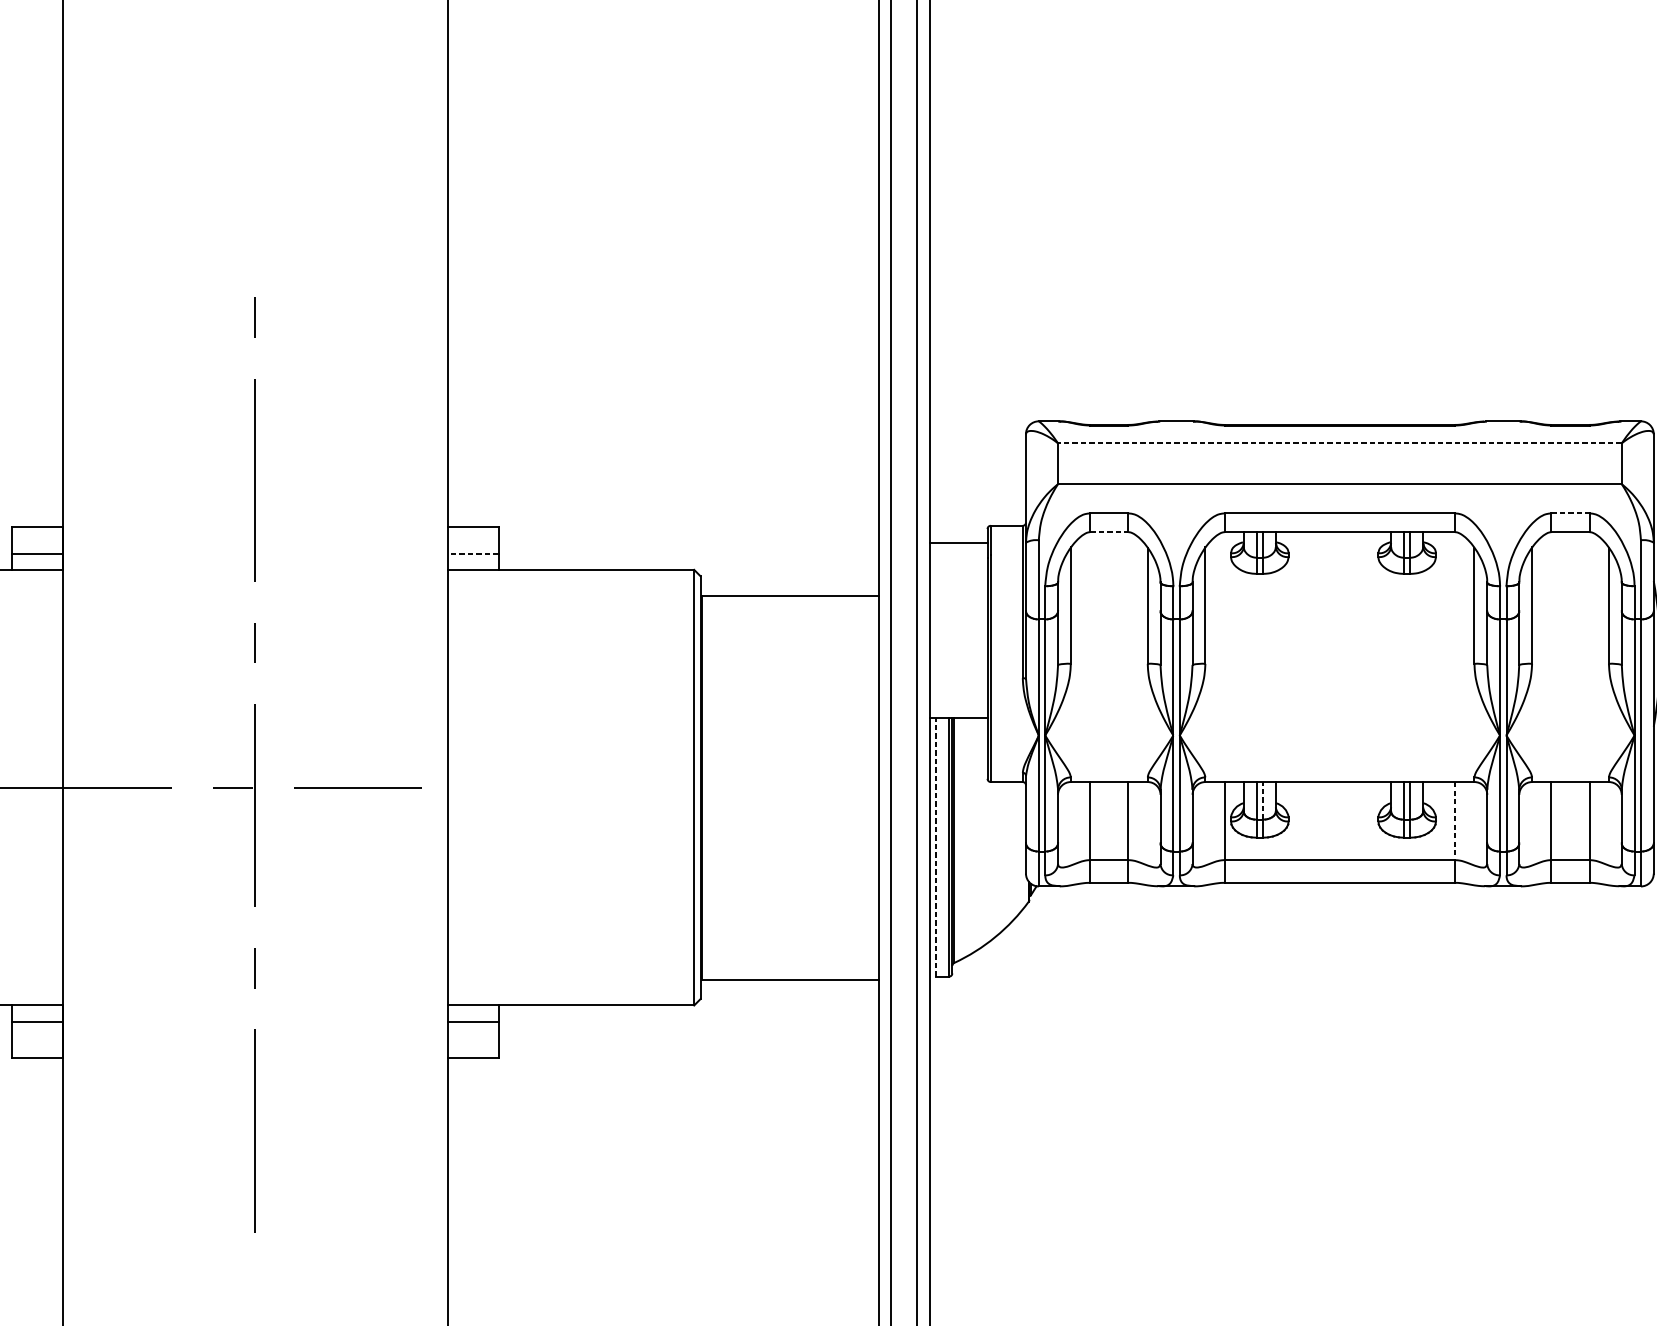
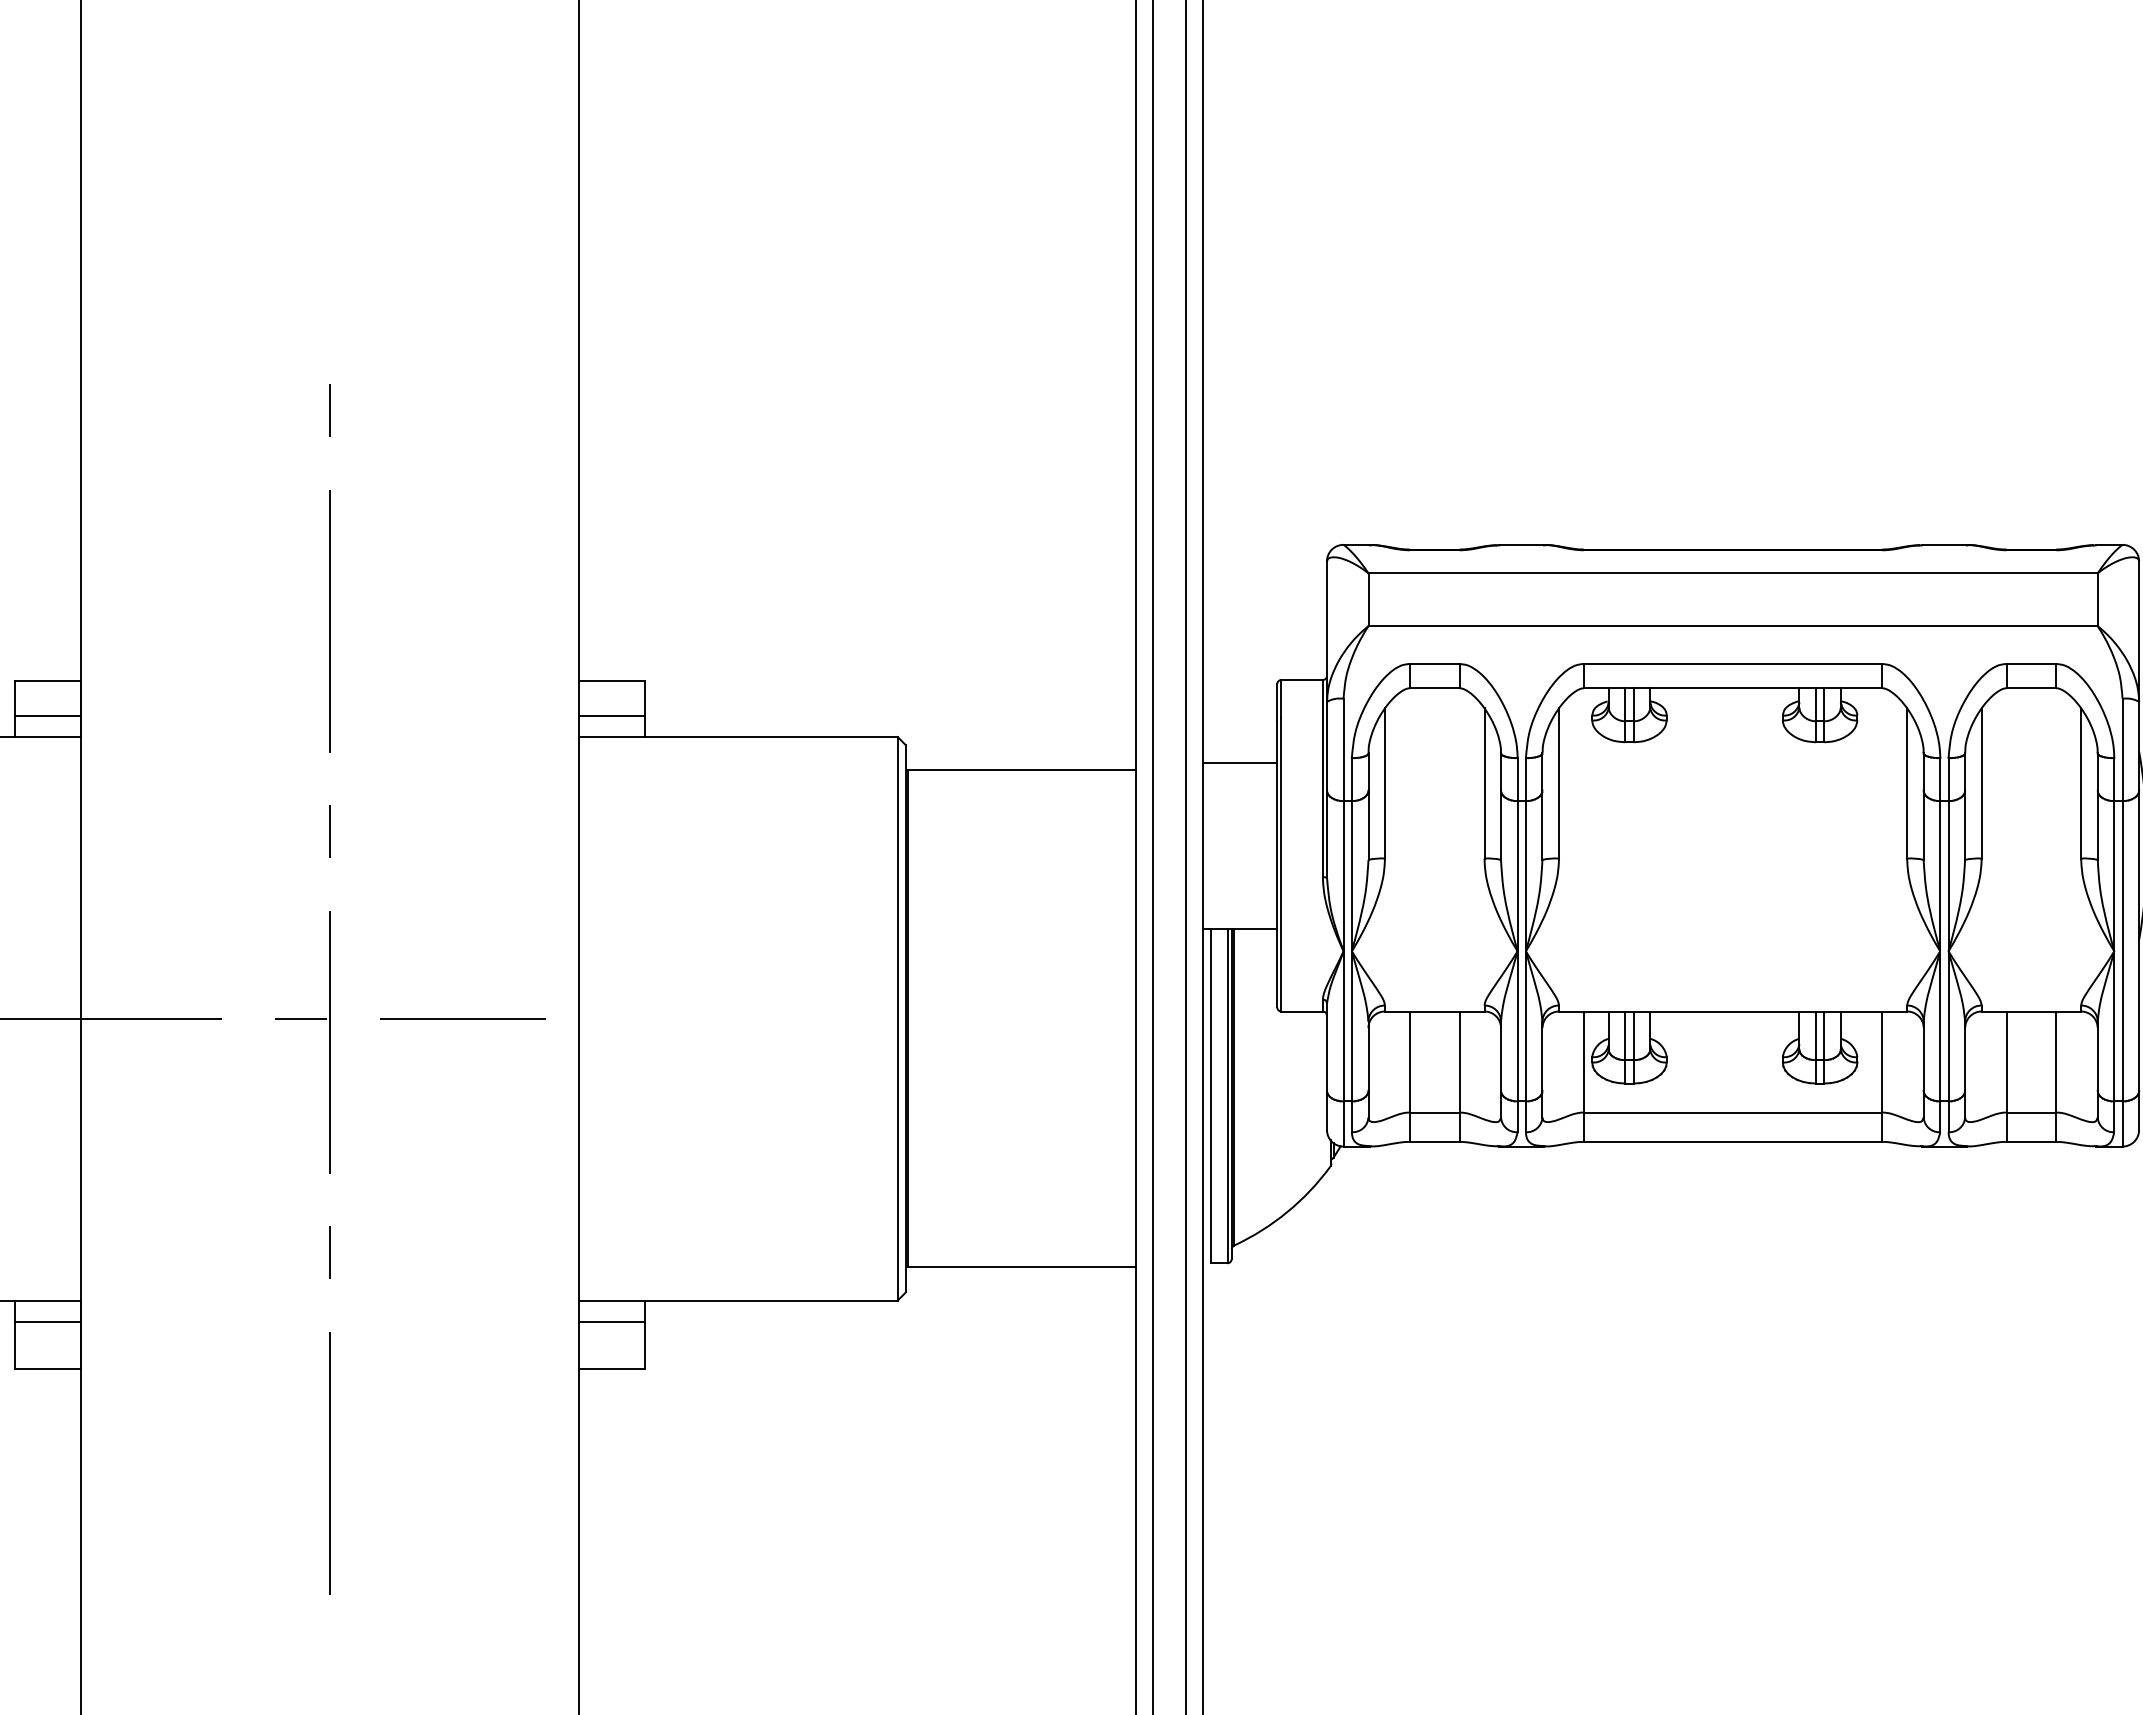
line: (1340, 443) -> (1733, 573), dashed -> solid
line: (1570, 513) -> (2031, 663), dashed -> solid
line: (1109, 532) -> (1434, 688), dashed -> solid
line: (958, 542) -> (1239, 762), moved
line: (472, 554) -> (611, 716), dashed -> solid
line: (1262, 800) -> (1633, 1035), dashed -> solid
line: (1455, 821) -> (1882, 1062), dashed -> solid
line: (936, 846) -> (1211, 1095), dashed -> solid

